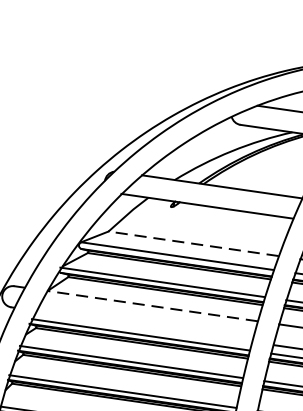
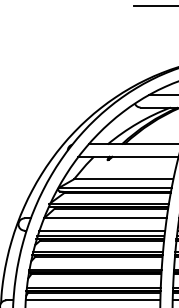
line: (193, 244) -> (123, 179), dashed -> solid
line: (151, 306) -> (104, 218), dashed -> solid
line: (143, 326) -> (101, 230), added

